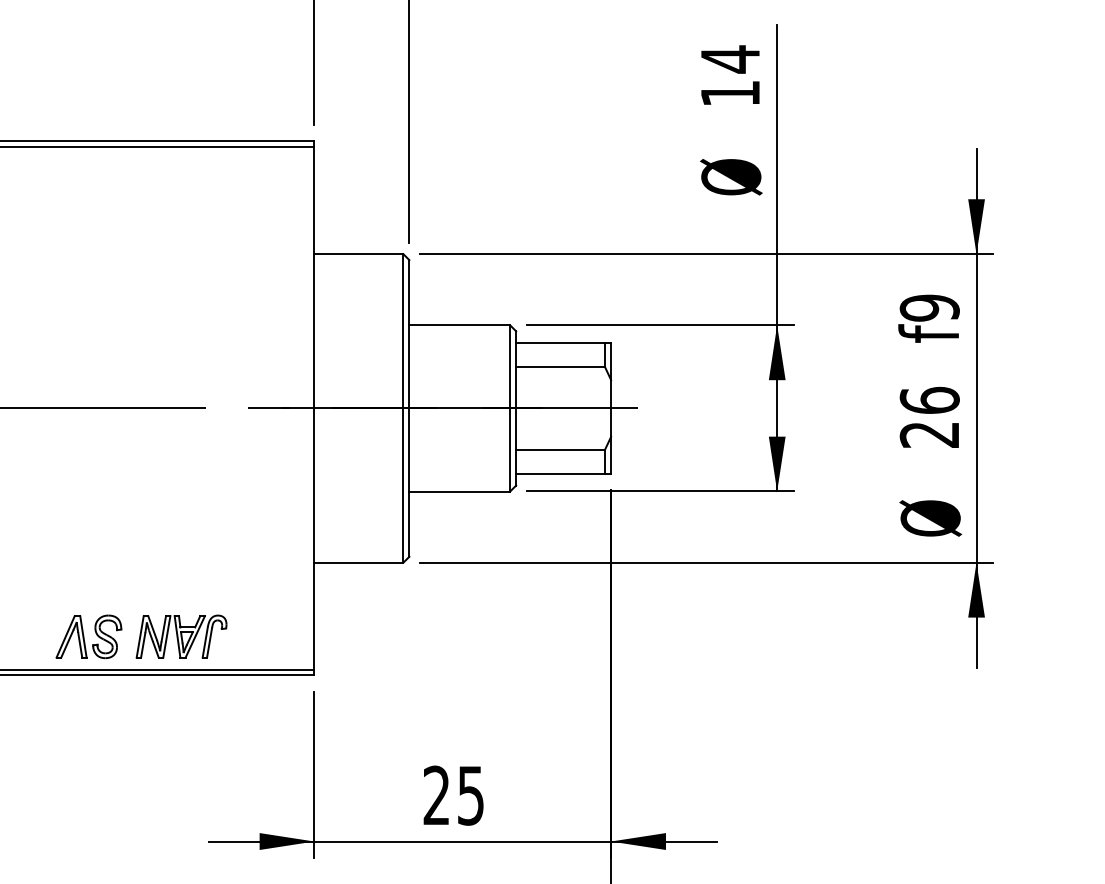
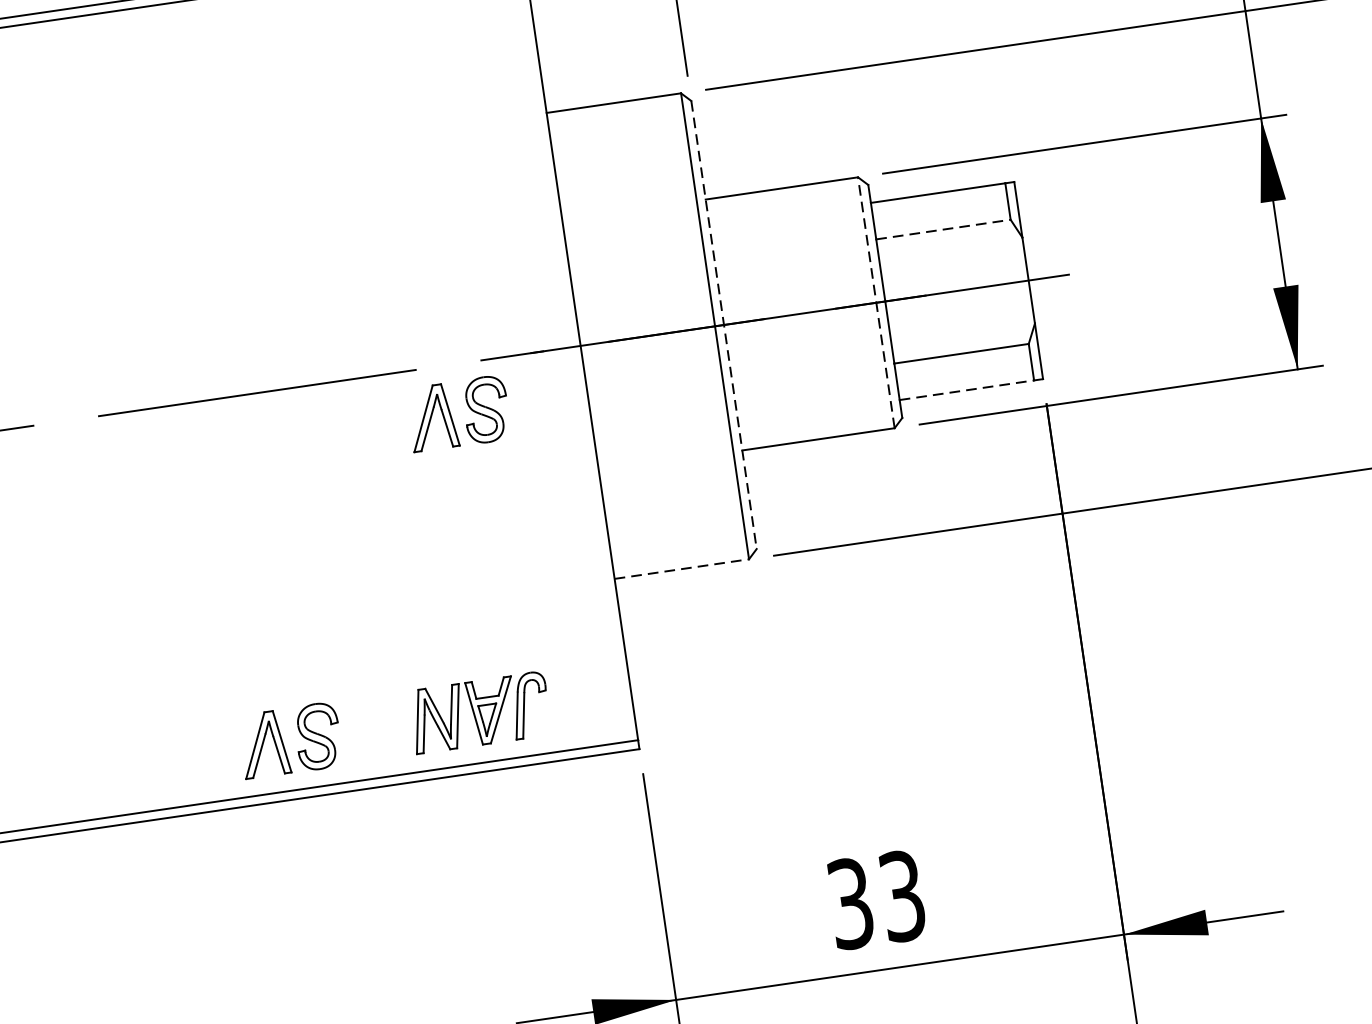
line: (561, 367) -> (944, 229), solid -> dashed
line: (510, 407) -> (876, 301), solid -> dashed
line: (409, 408) -> (724, 325), solid -> dashed
part: (228, 440) -> (457, 413), added
line: (561, 473) -> (968, 389), solid -> dashed
line: (358, 562) -> (681, 568), solid -> dashed
part: (181, 636) -> (479, 712), moved
text: (453, 795) -> (875, 899), 25 -> 33

